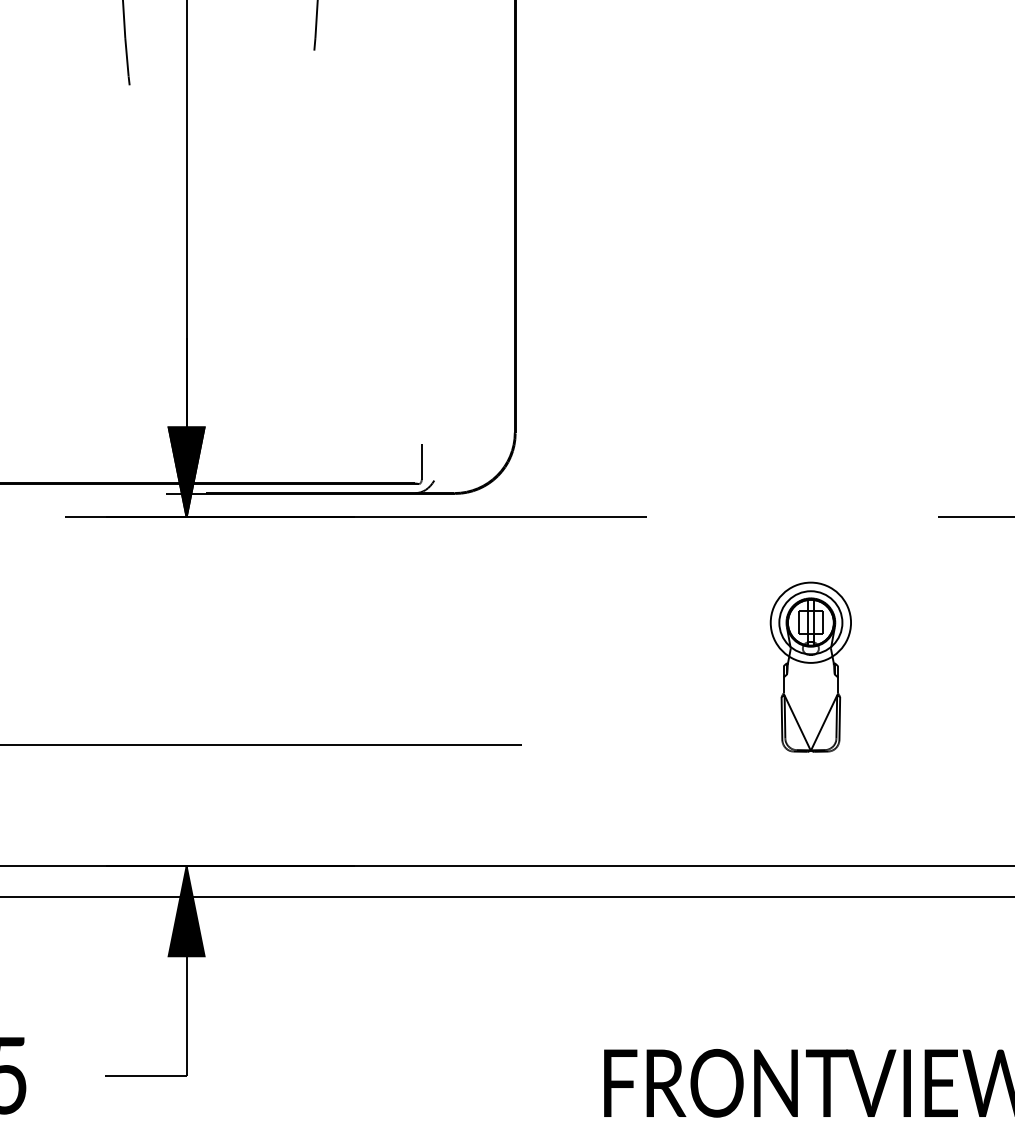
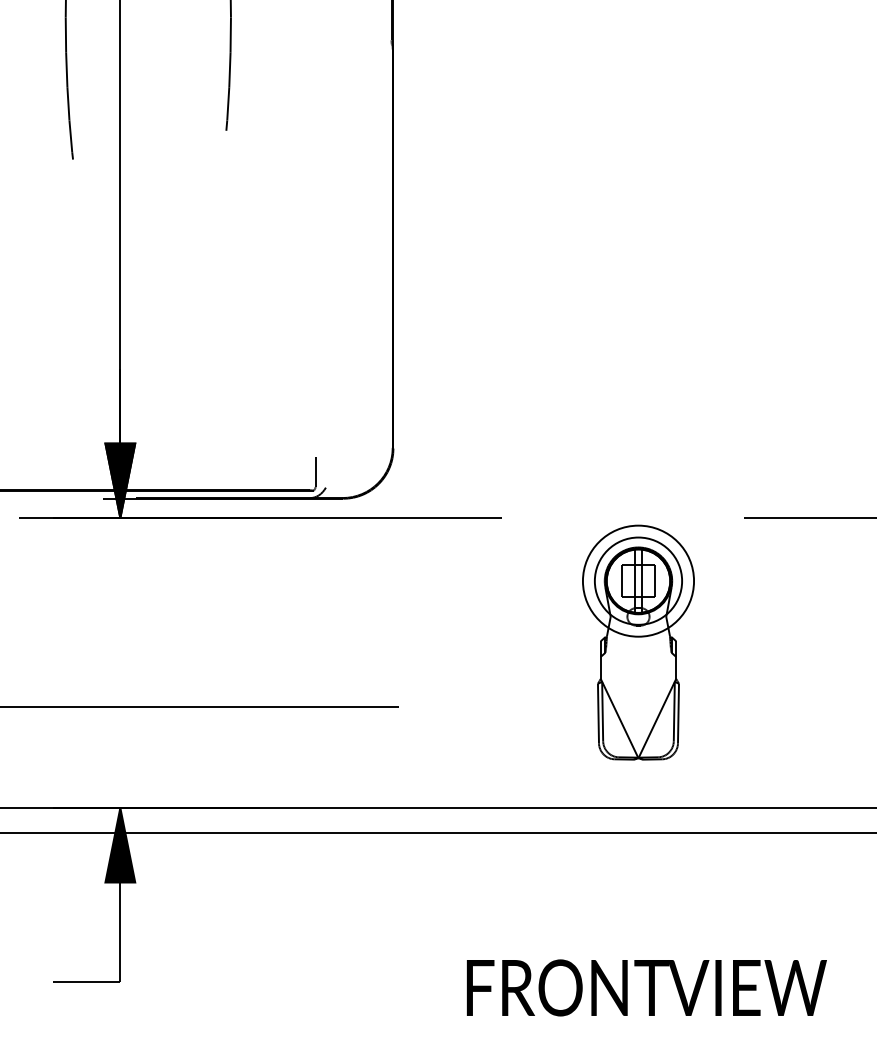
part: (810, 667) -> (638, 642), size x1.67

